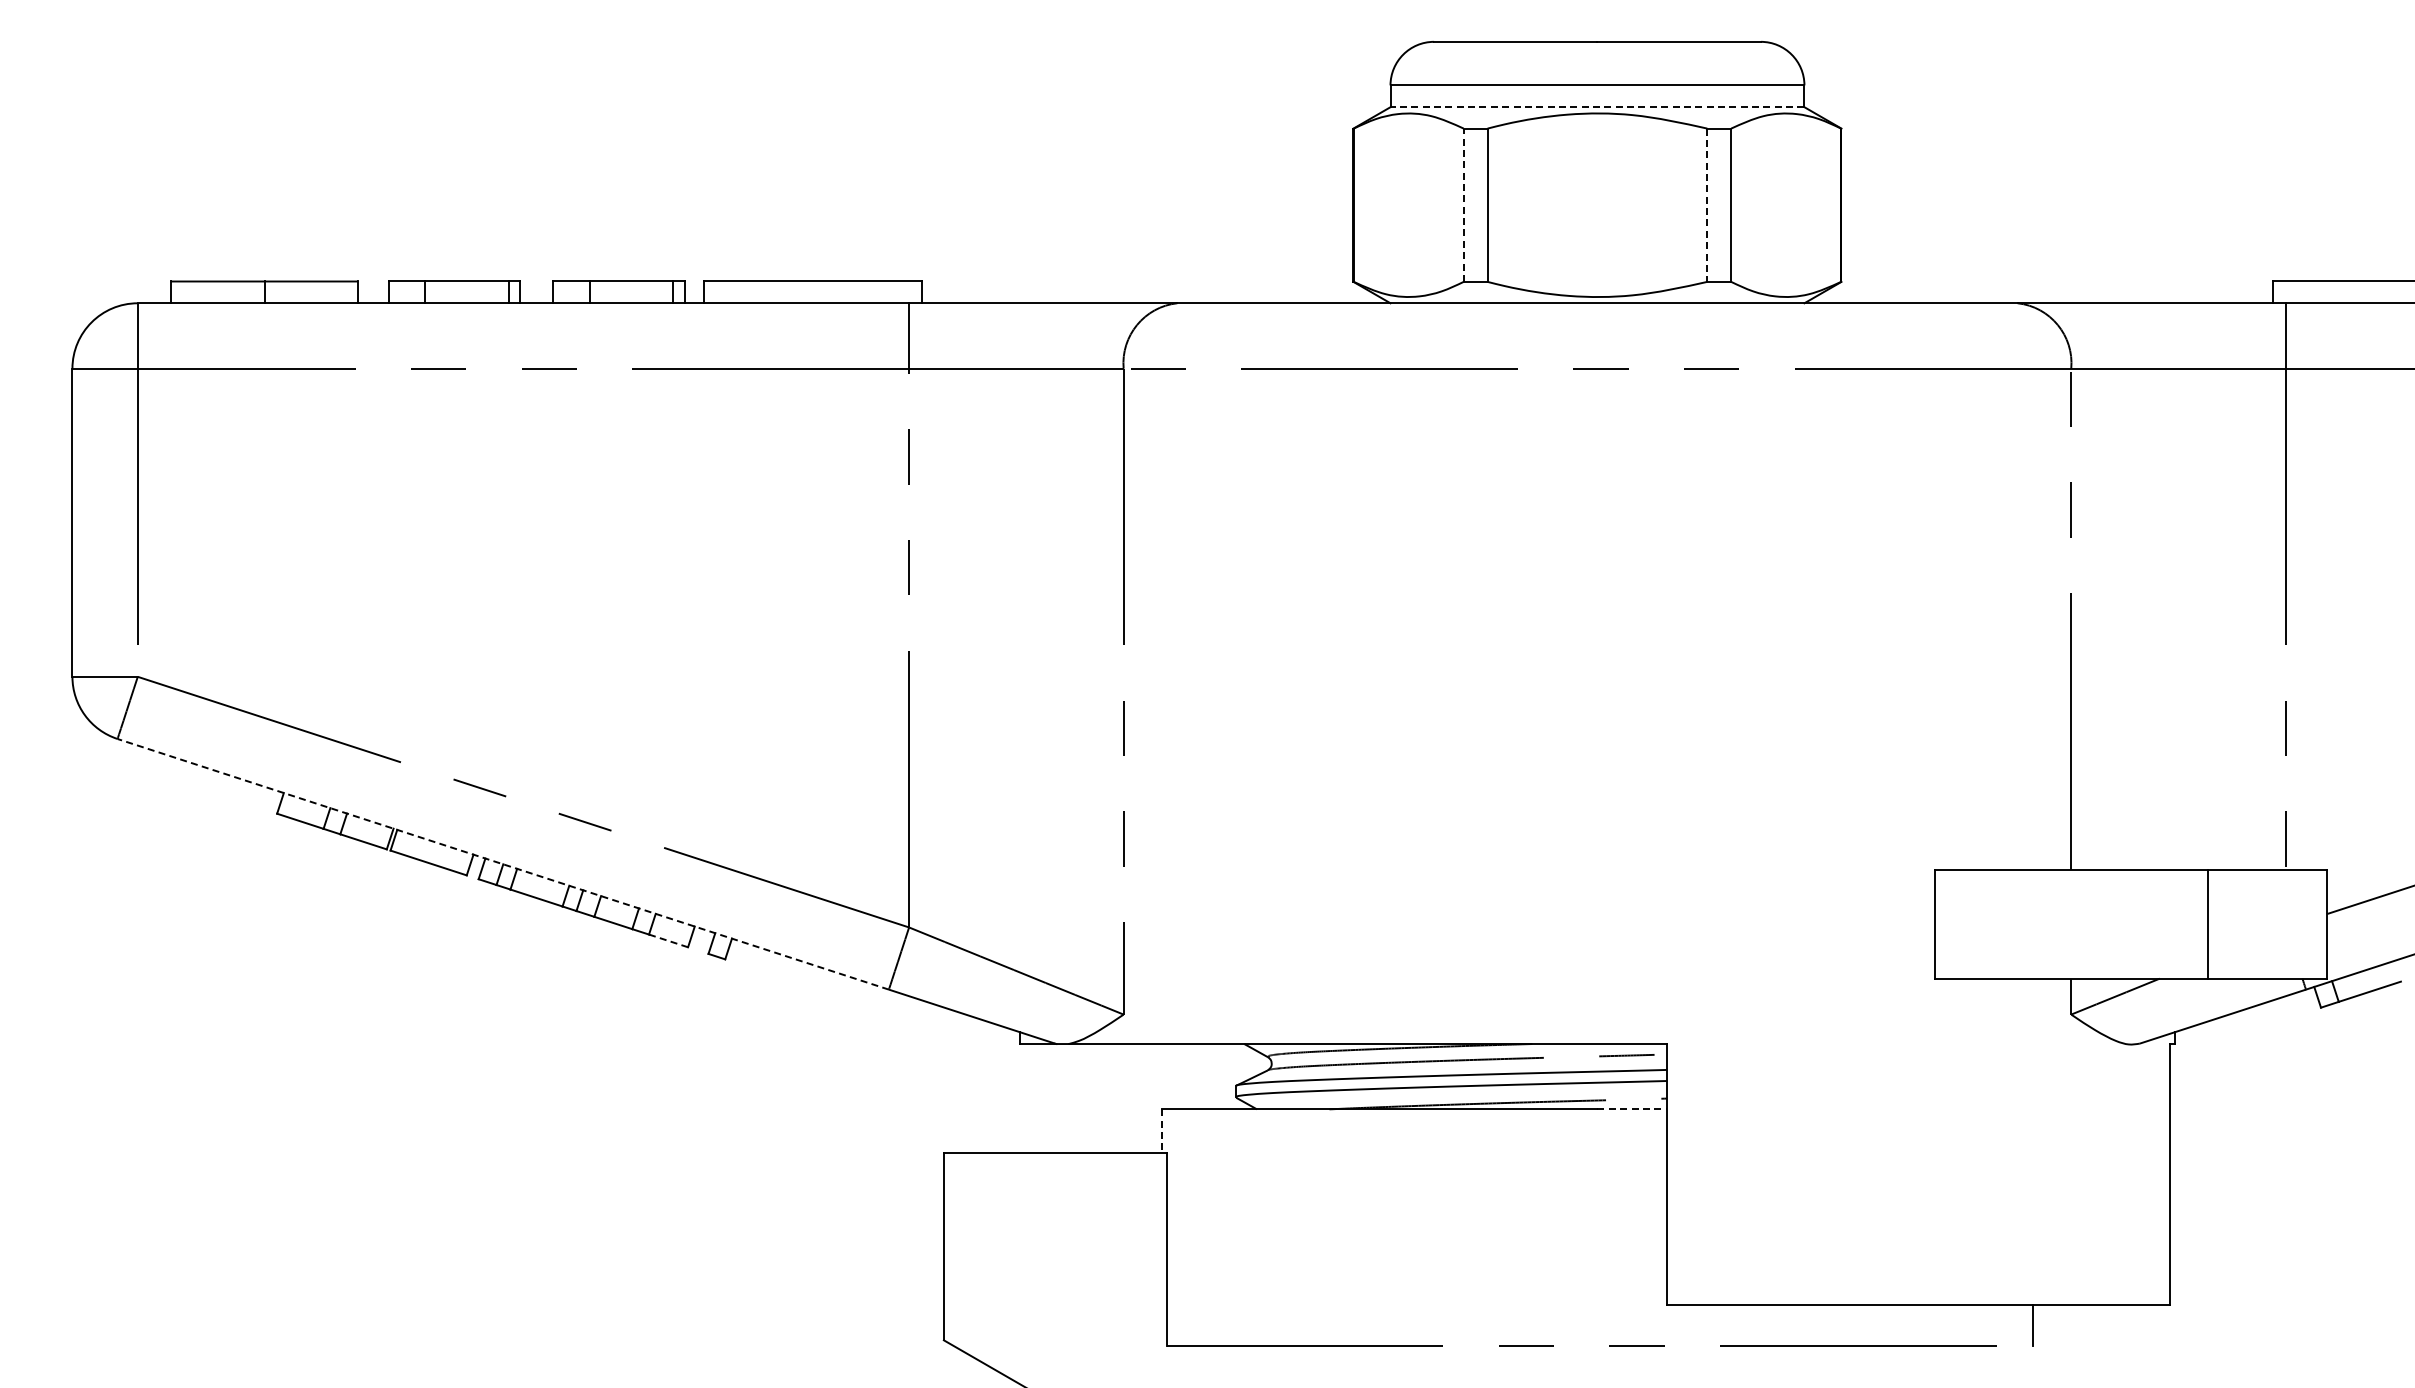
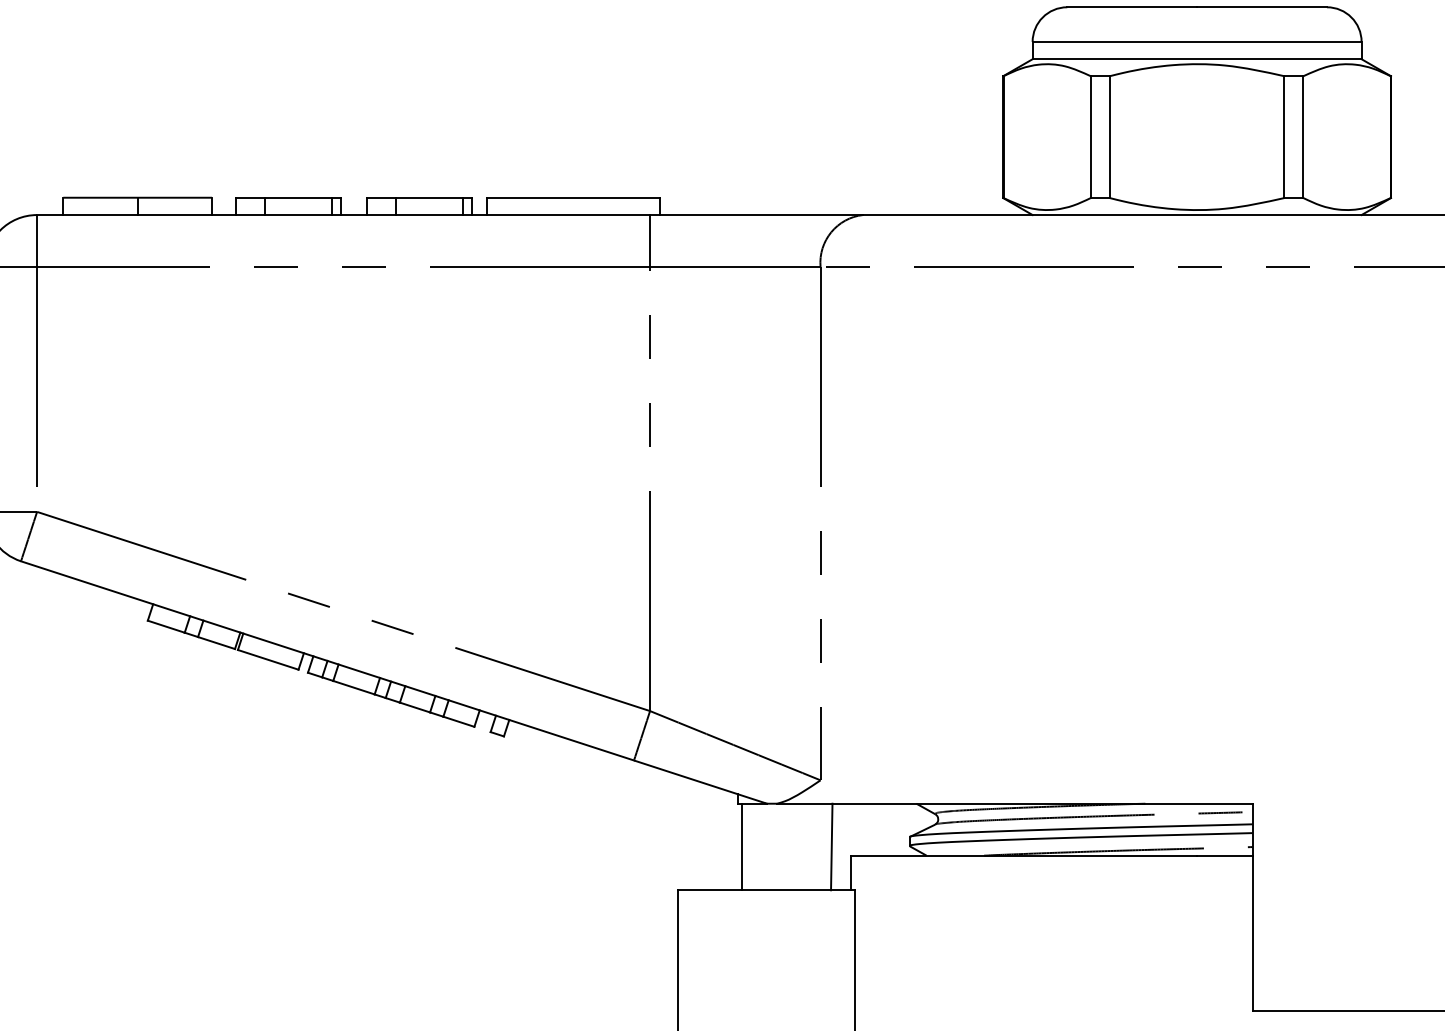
line: (1597, 107) -> (1197, 59), dashed -> solid
line: (1463, 205) -> (1090, 137), dashed -> solid
line: (1707, 205) -> (1284, 137), dashed -> solid
line: (503, 864) -> (327, 661), dashed -> solid
line: (668, 940) -> (458, 721), dashed -> solid
line: (1024, 1098) -> (741, 847), added
line: (1137, 1098) -> (831, 847), added
line: (1632, 1109) -> (1224, 855), dashed -> solid
line: (1161, 1131) -> (850, 873), dashed -> solid

